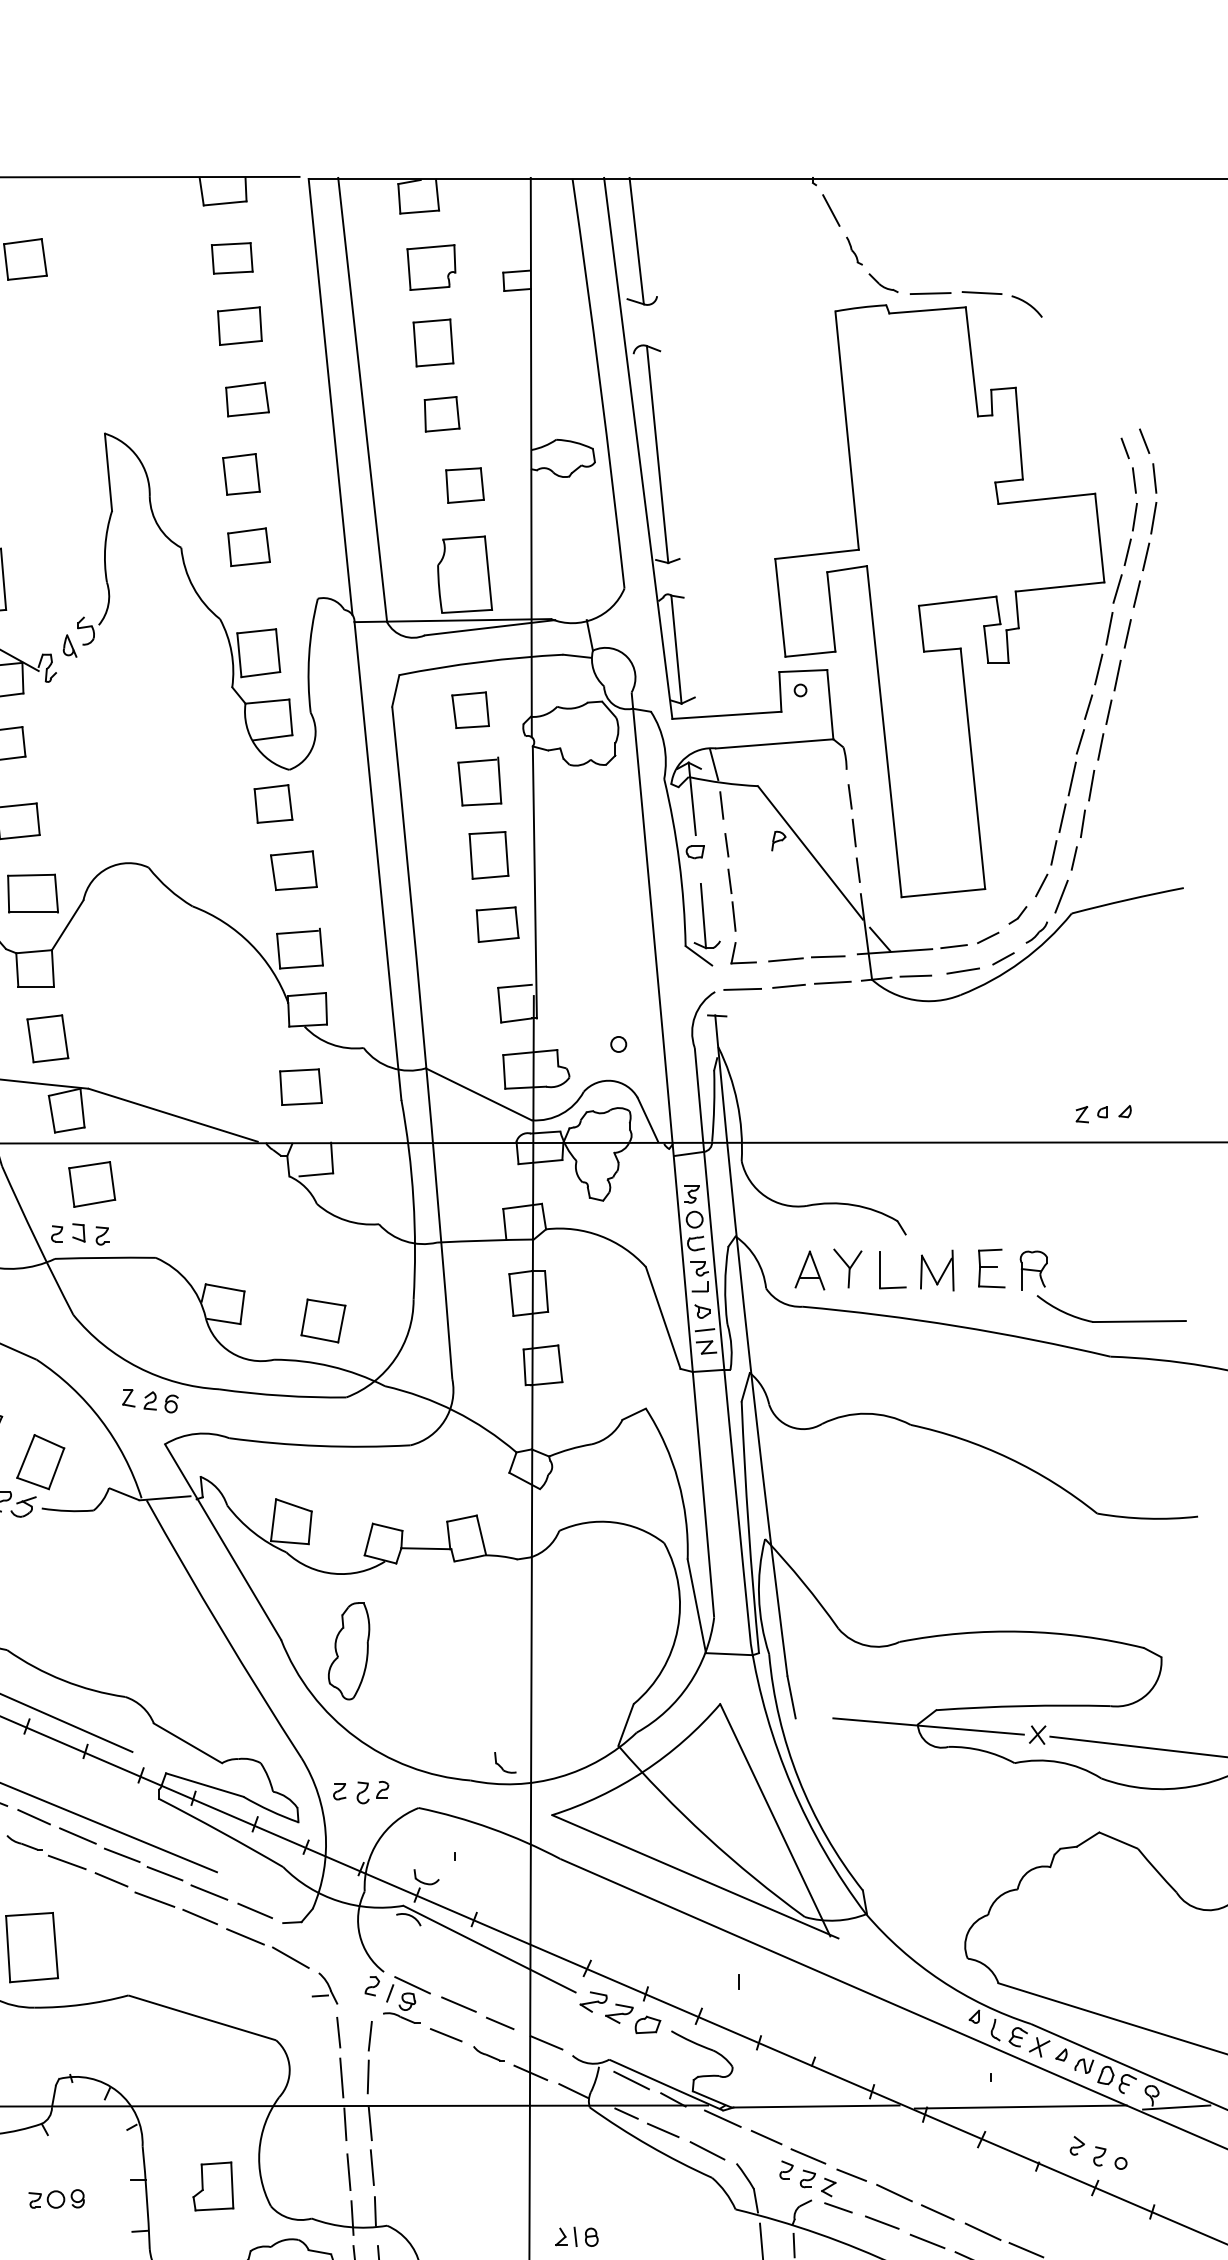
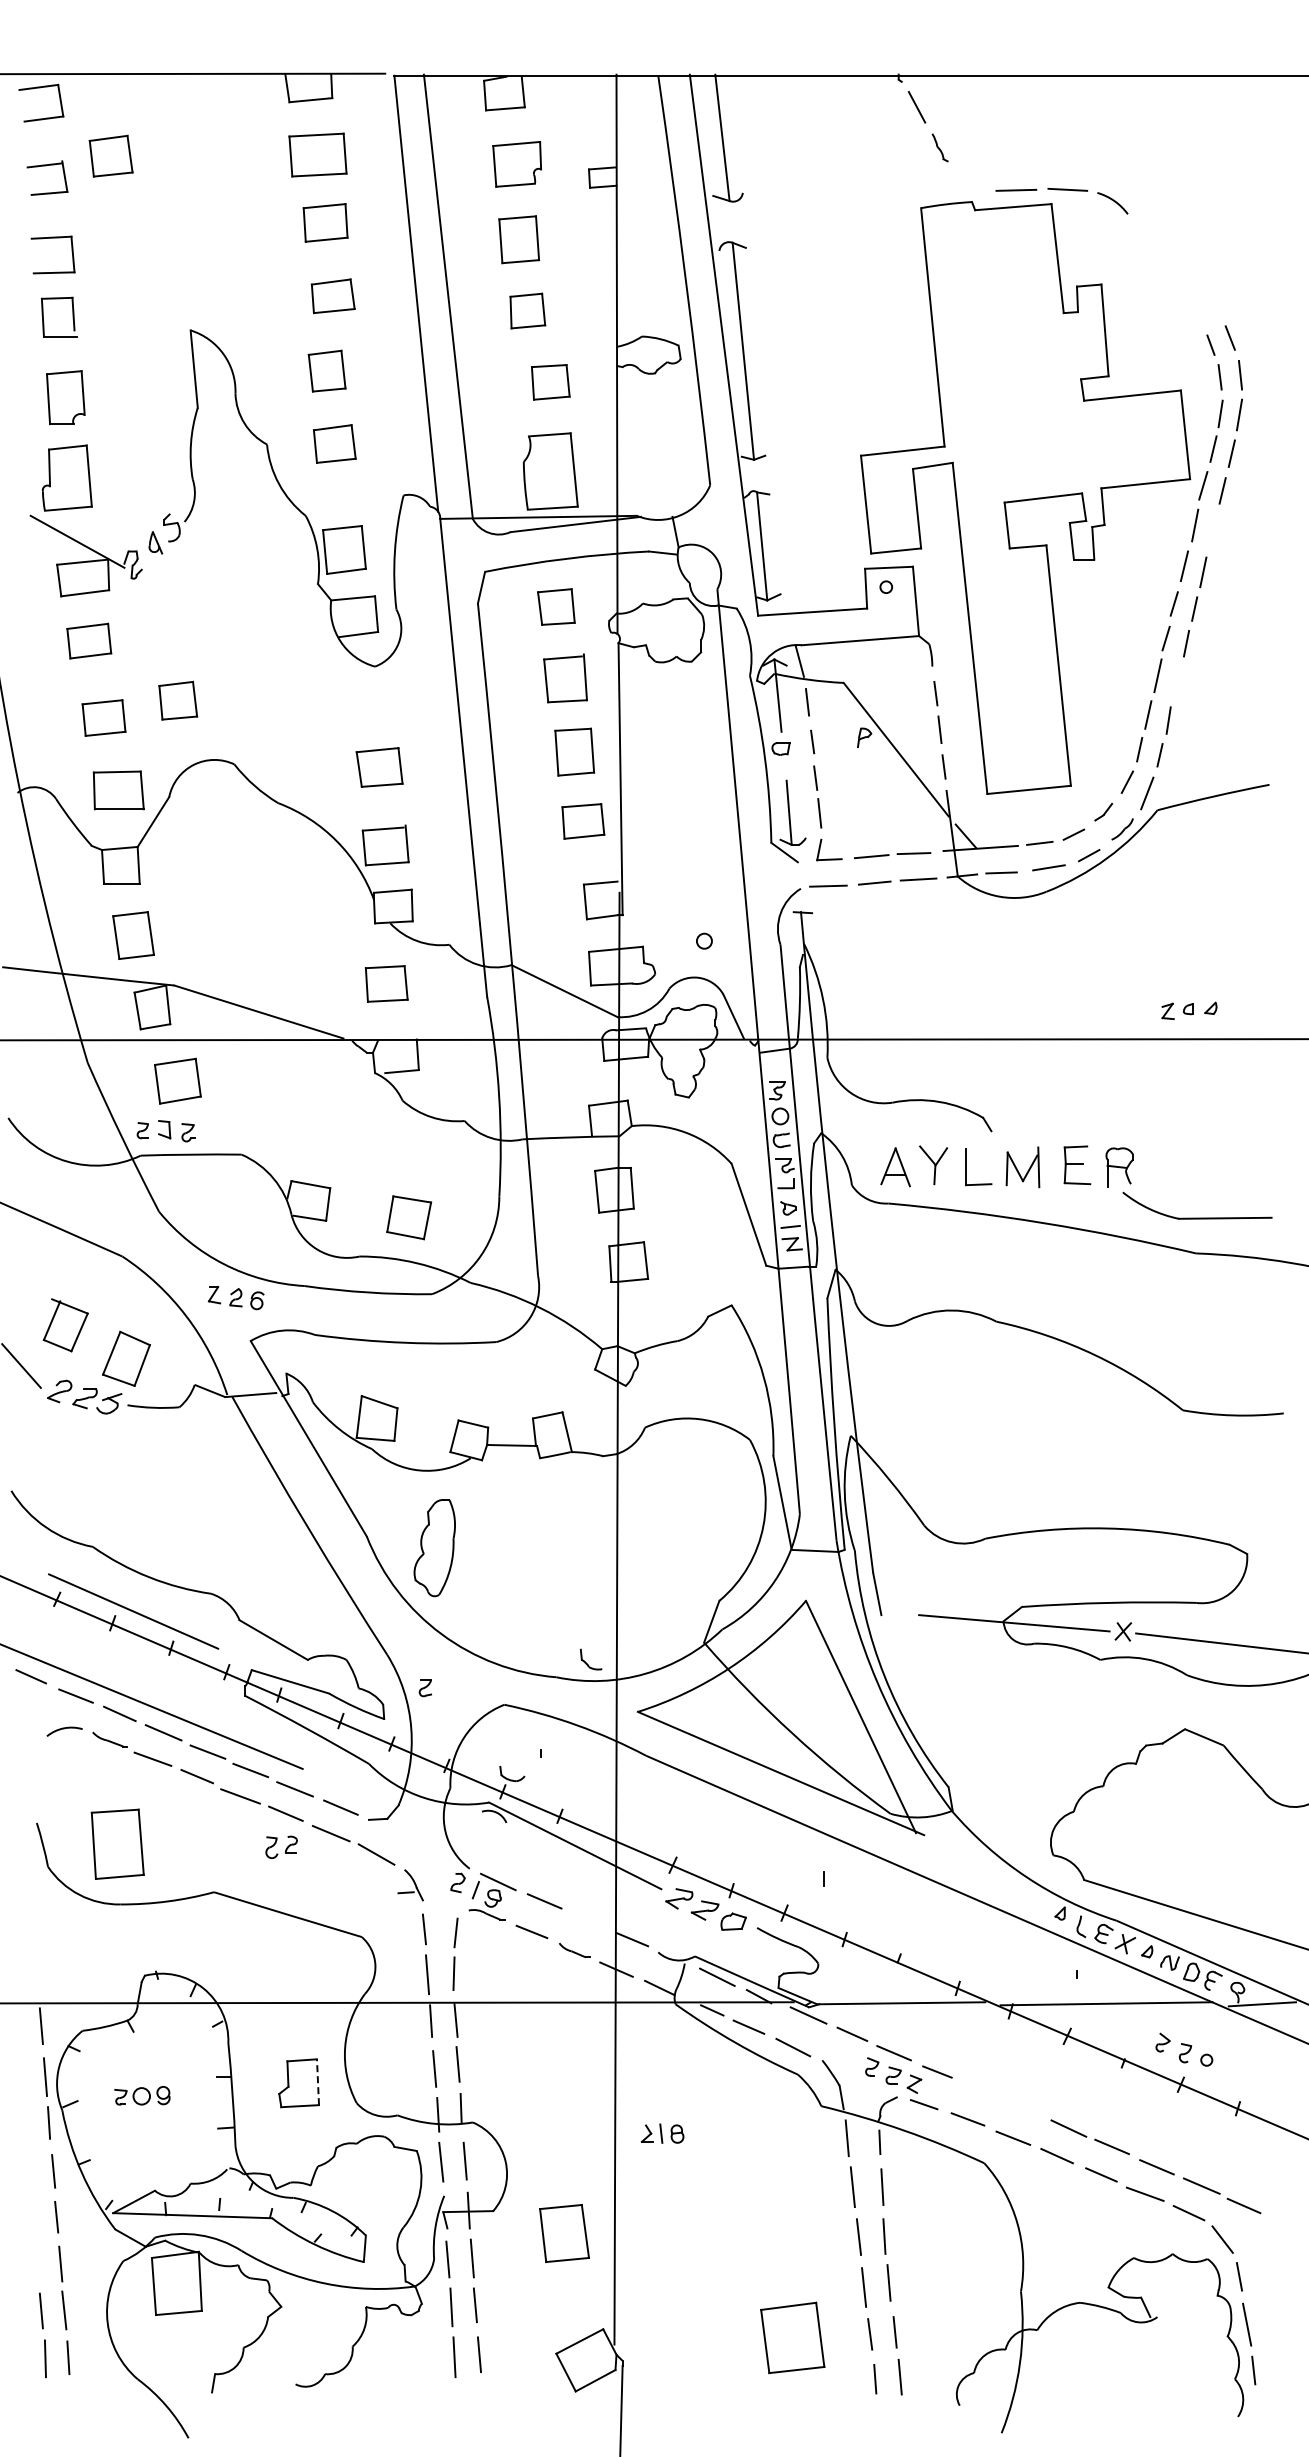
part: (231, 258) -> (317, 155), size x1.4
part: (883, 282) -> (969, 179), removed
line: (1127, 633) -> (1213, 530), removed
line: (1090, 785) -> (1176, 682), removed
part: (273, 803) -> (178, 700), moved
part: (372, 1791) -> (281, 1846), moved
line: (499, 2022) -> (585, 1919), removed
line: (232, 2185) -> (318, 2082), solid -> dashed
line: (893, 2192) -> (979, 2089), removed
line: (937, 2212) -> (1023, 2109), removed

